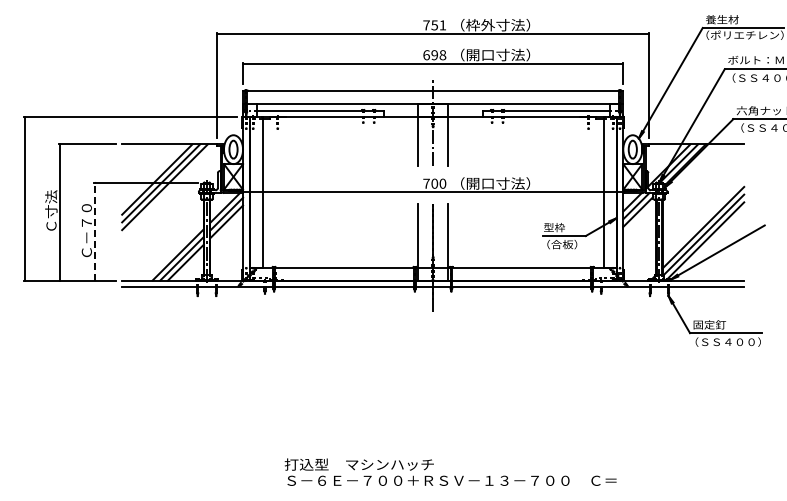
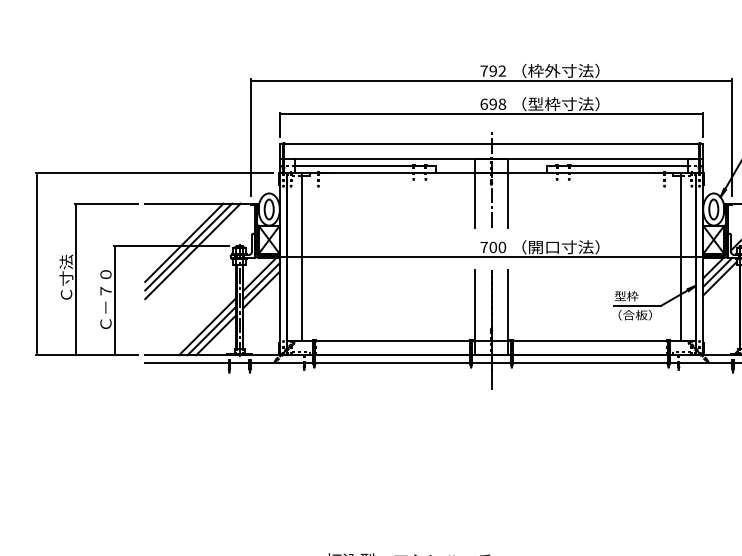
text: (438, 25) -> (497, 71), 751 -> 792
text: (480, 54) -> (544, 103), （開口寸法） -> （型枠寸法）
line: (95, 231) -> (115, 300), dashed -> solid

